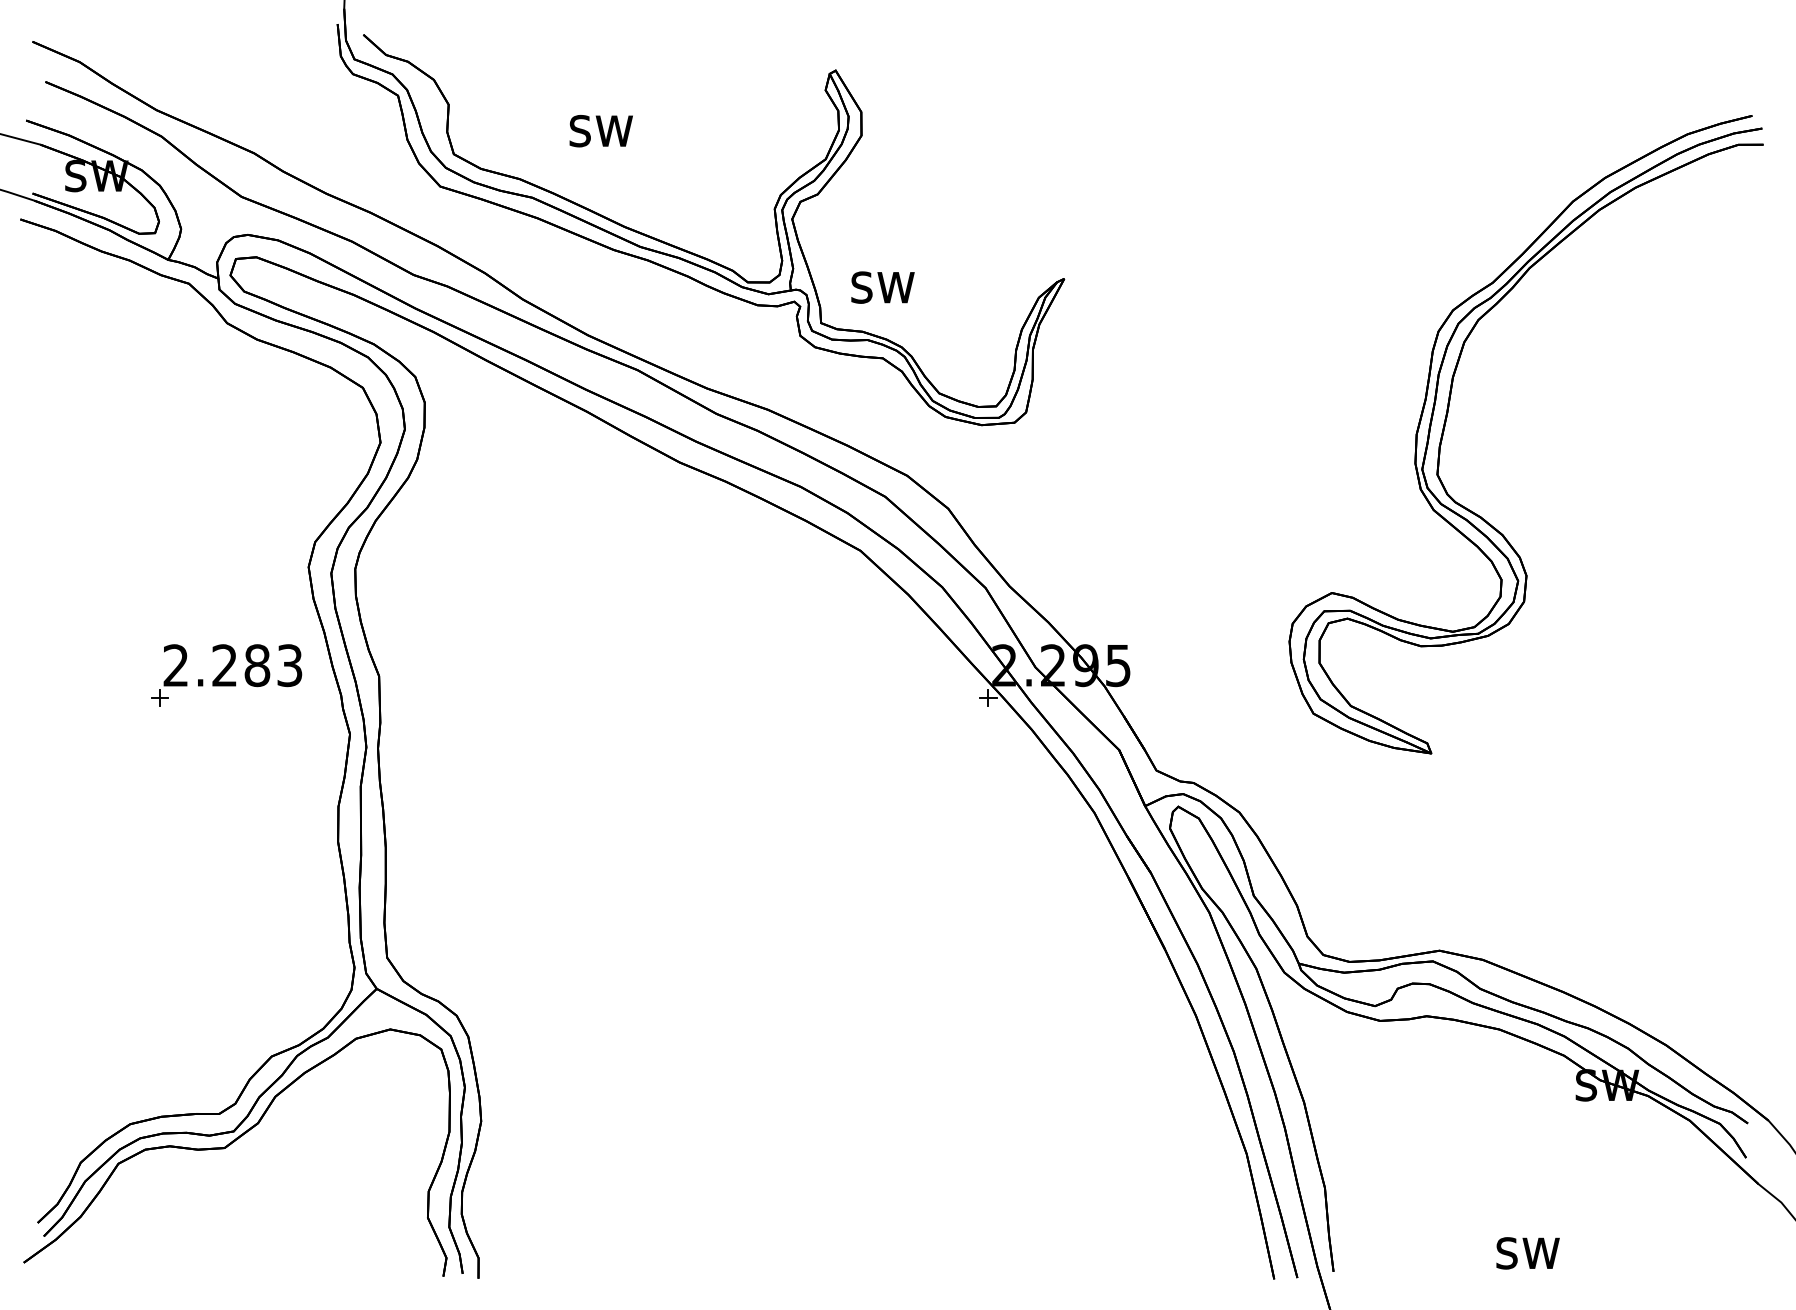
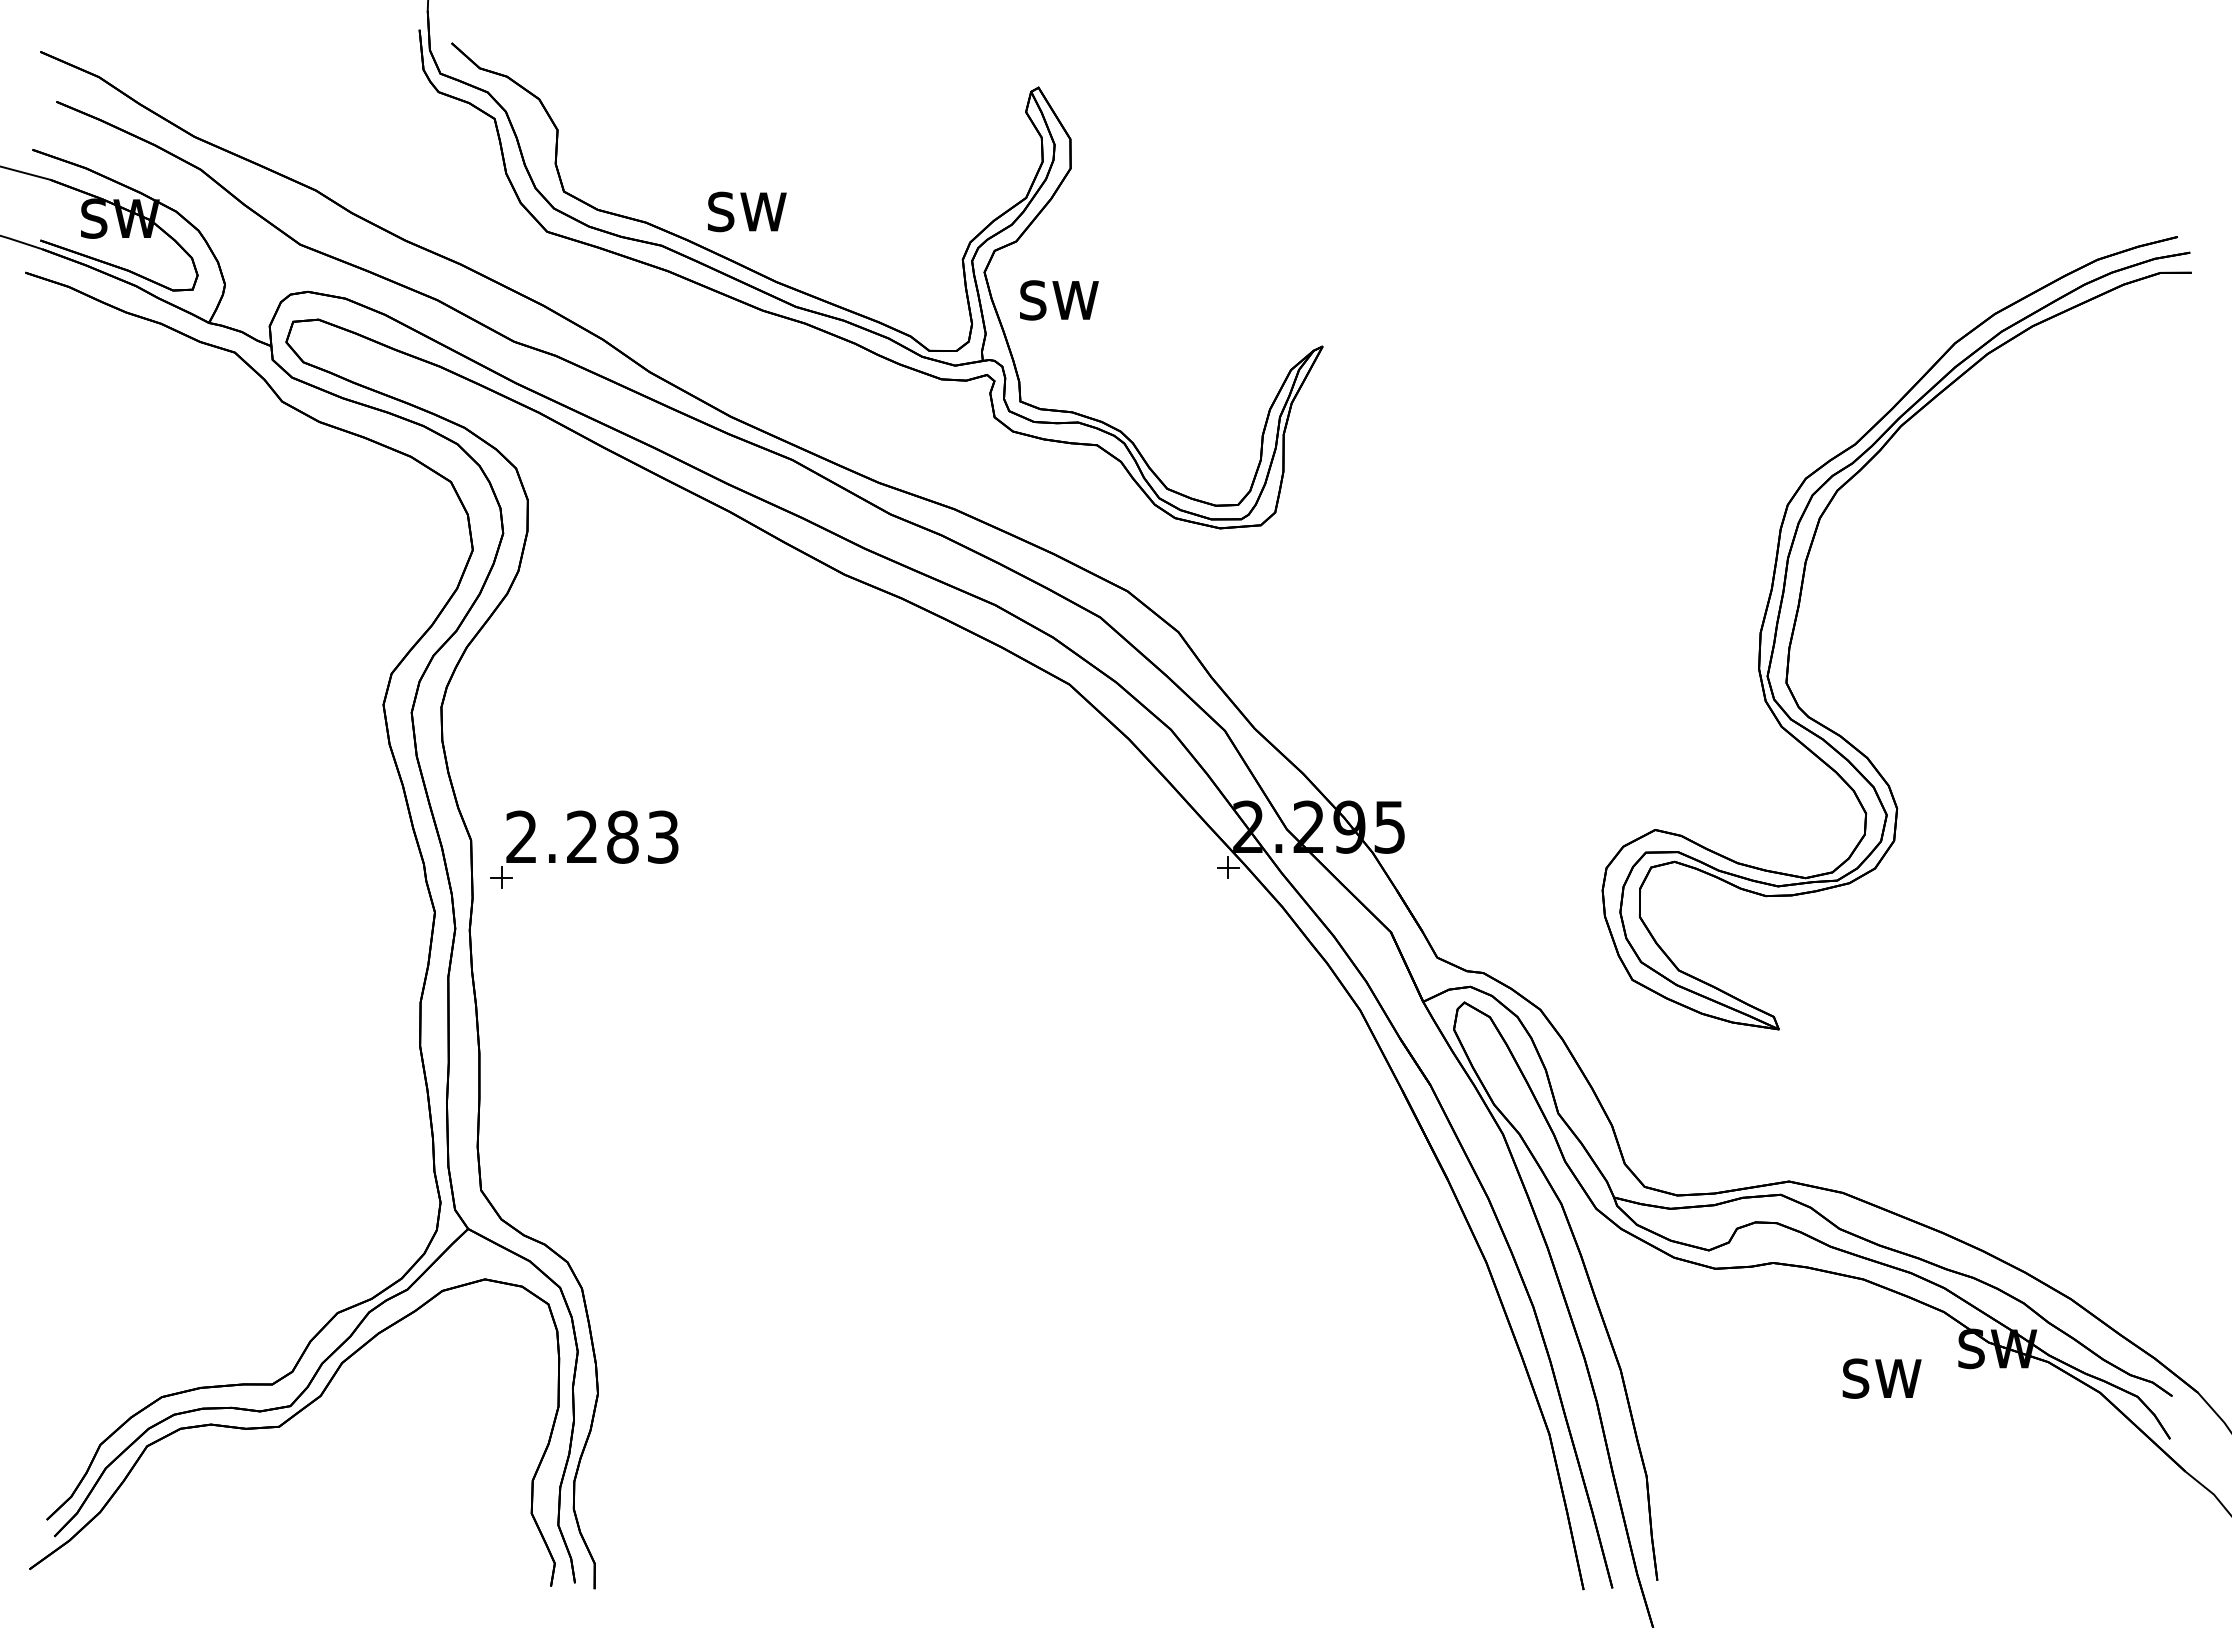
text: (601, 130) -> (747, 211), moved
text: (883, 287) -> (1059, 300), moved
part: (1447, 414) -> (1799, 608), moved
part: (226, 675) -> (584, 849), moved
text: (1527, 1253) -> (1881, 1378), moved

